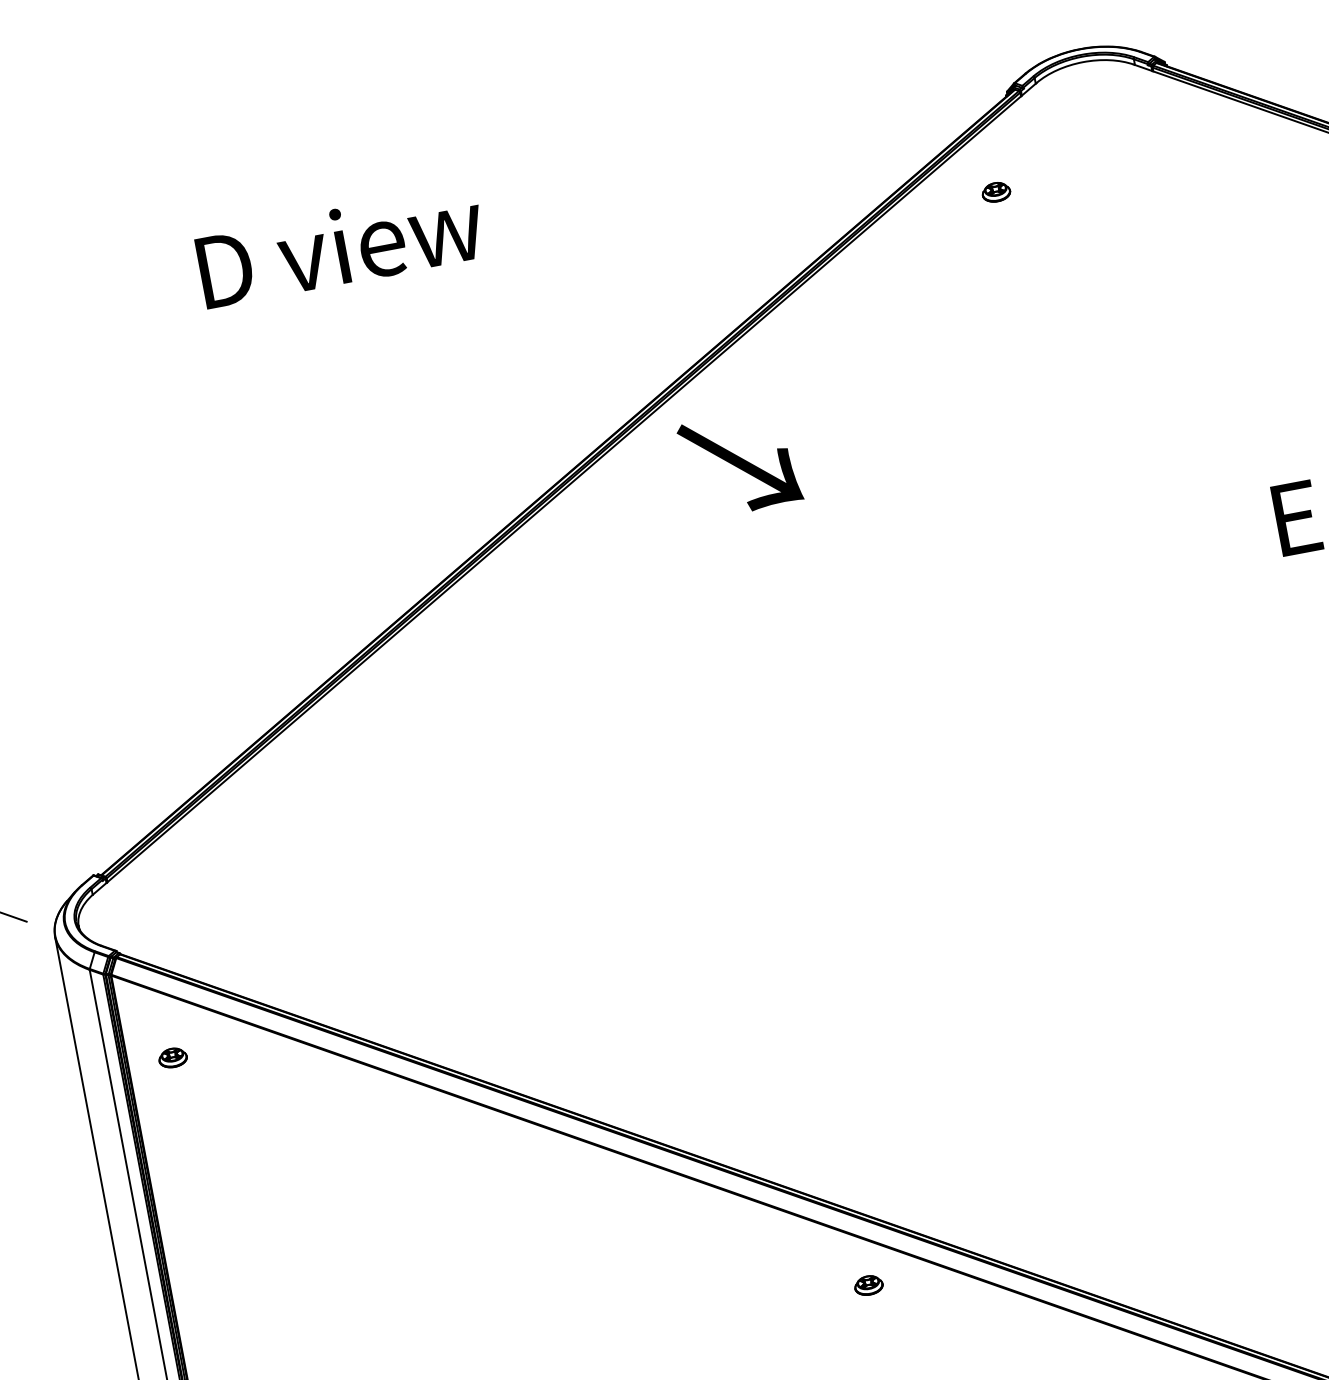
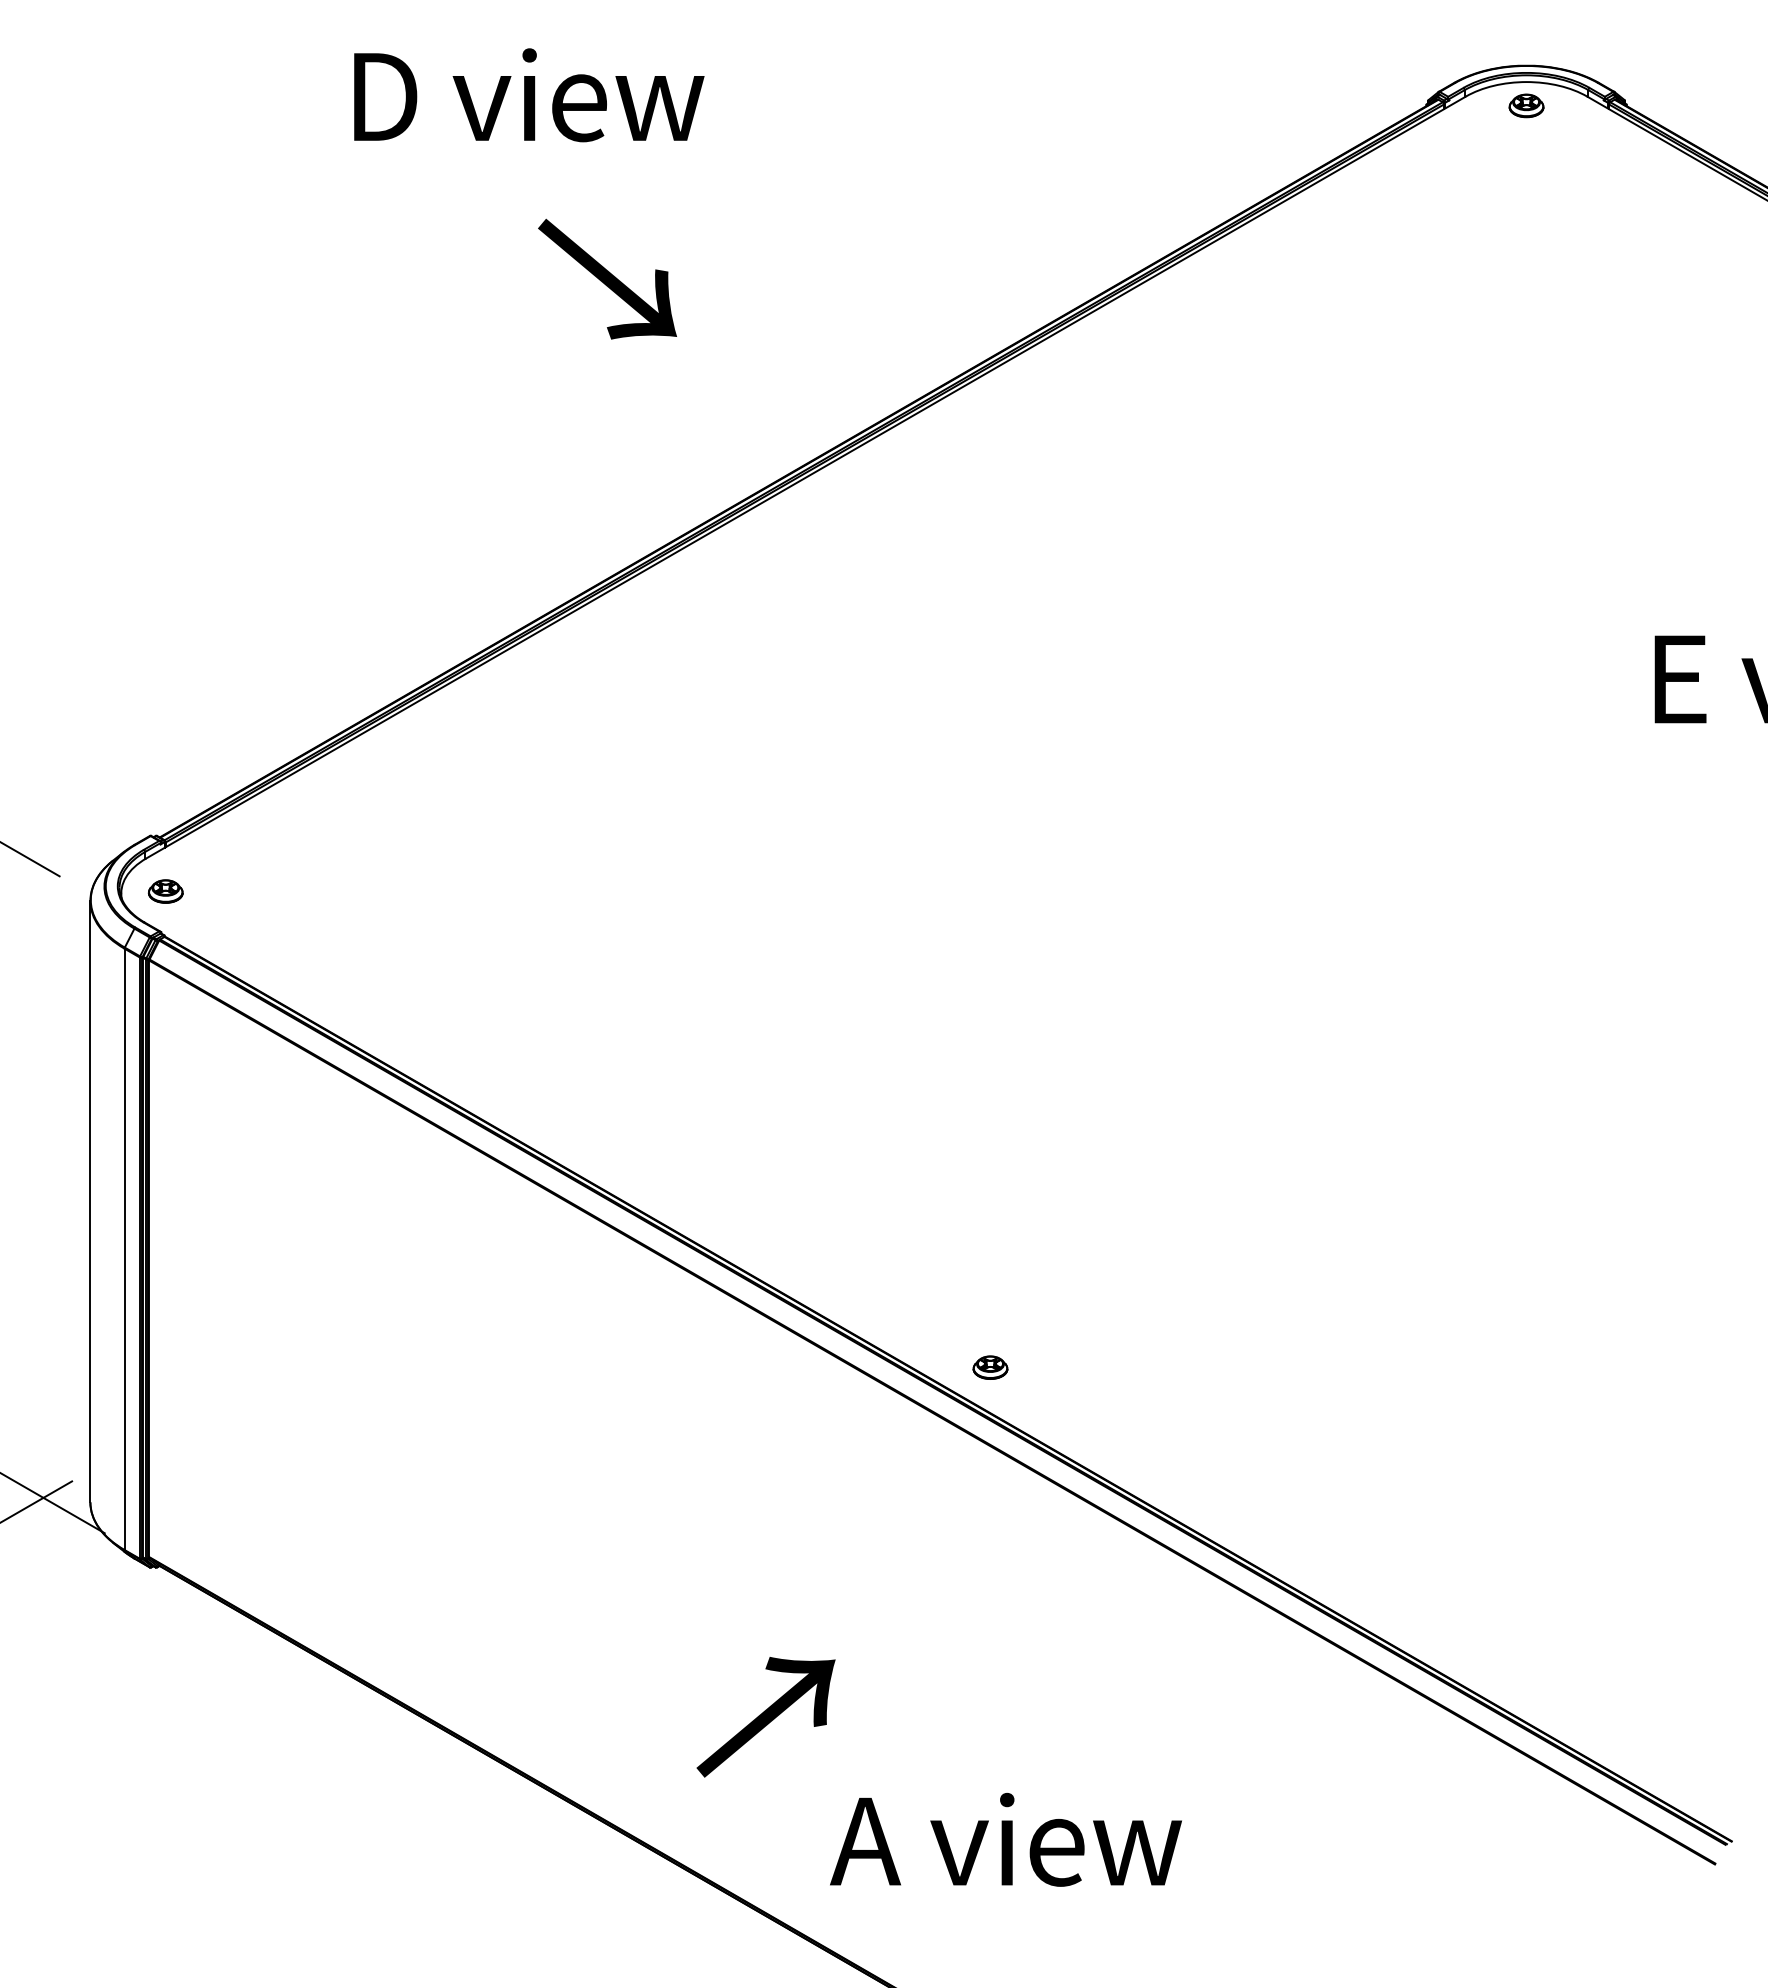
part: (996, 191) -> (1526, 105), moved
text: (341, 246) -> (529, 95), moved
text: (740, 463) -> (607, 278), moved
part: (172, 1057) -> (165, 891), moved
part: (868, 1285) -> (990, 1367), moved

